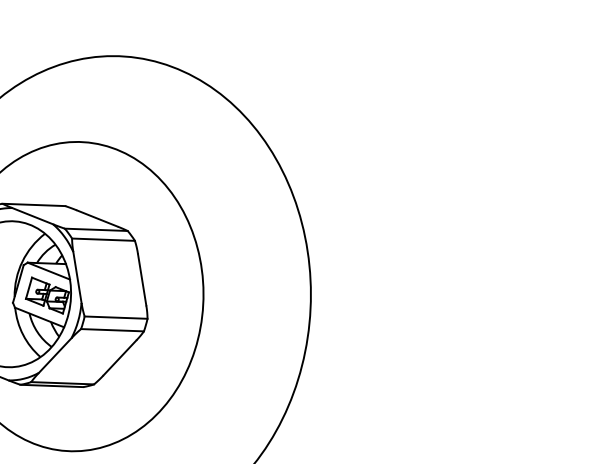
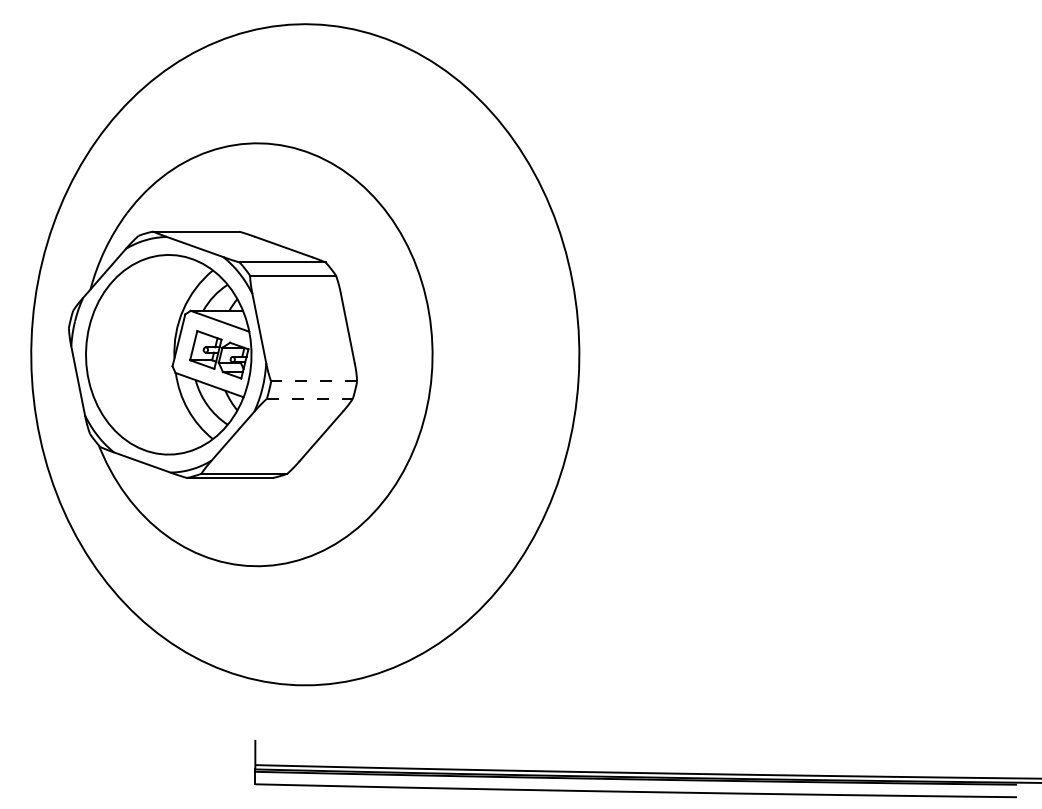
line: (116, 317) -> (314, 381), solid -> dashed
line: (112, 329) -> (309, 398), solid -> dashed

